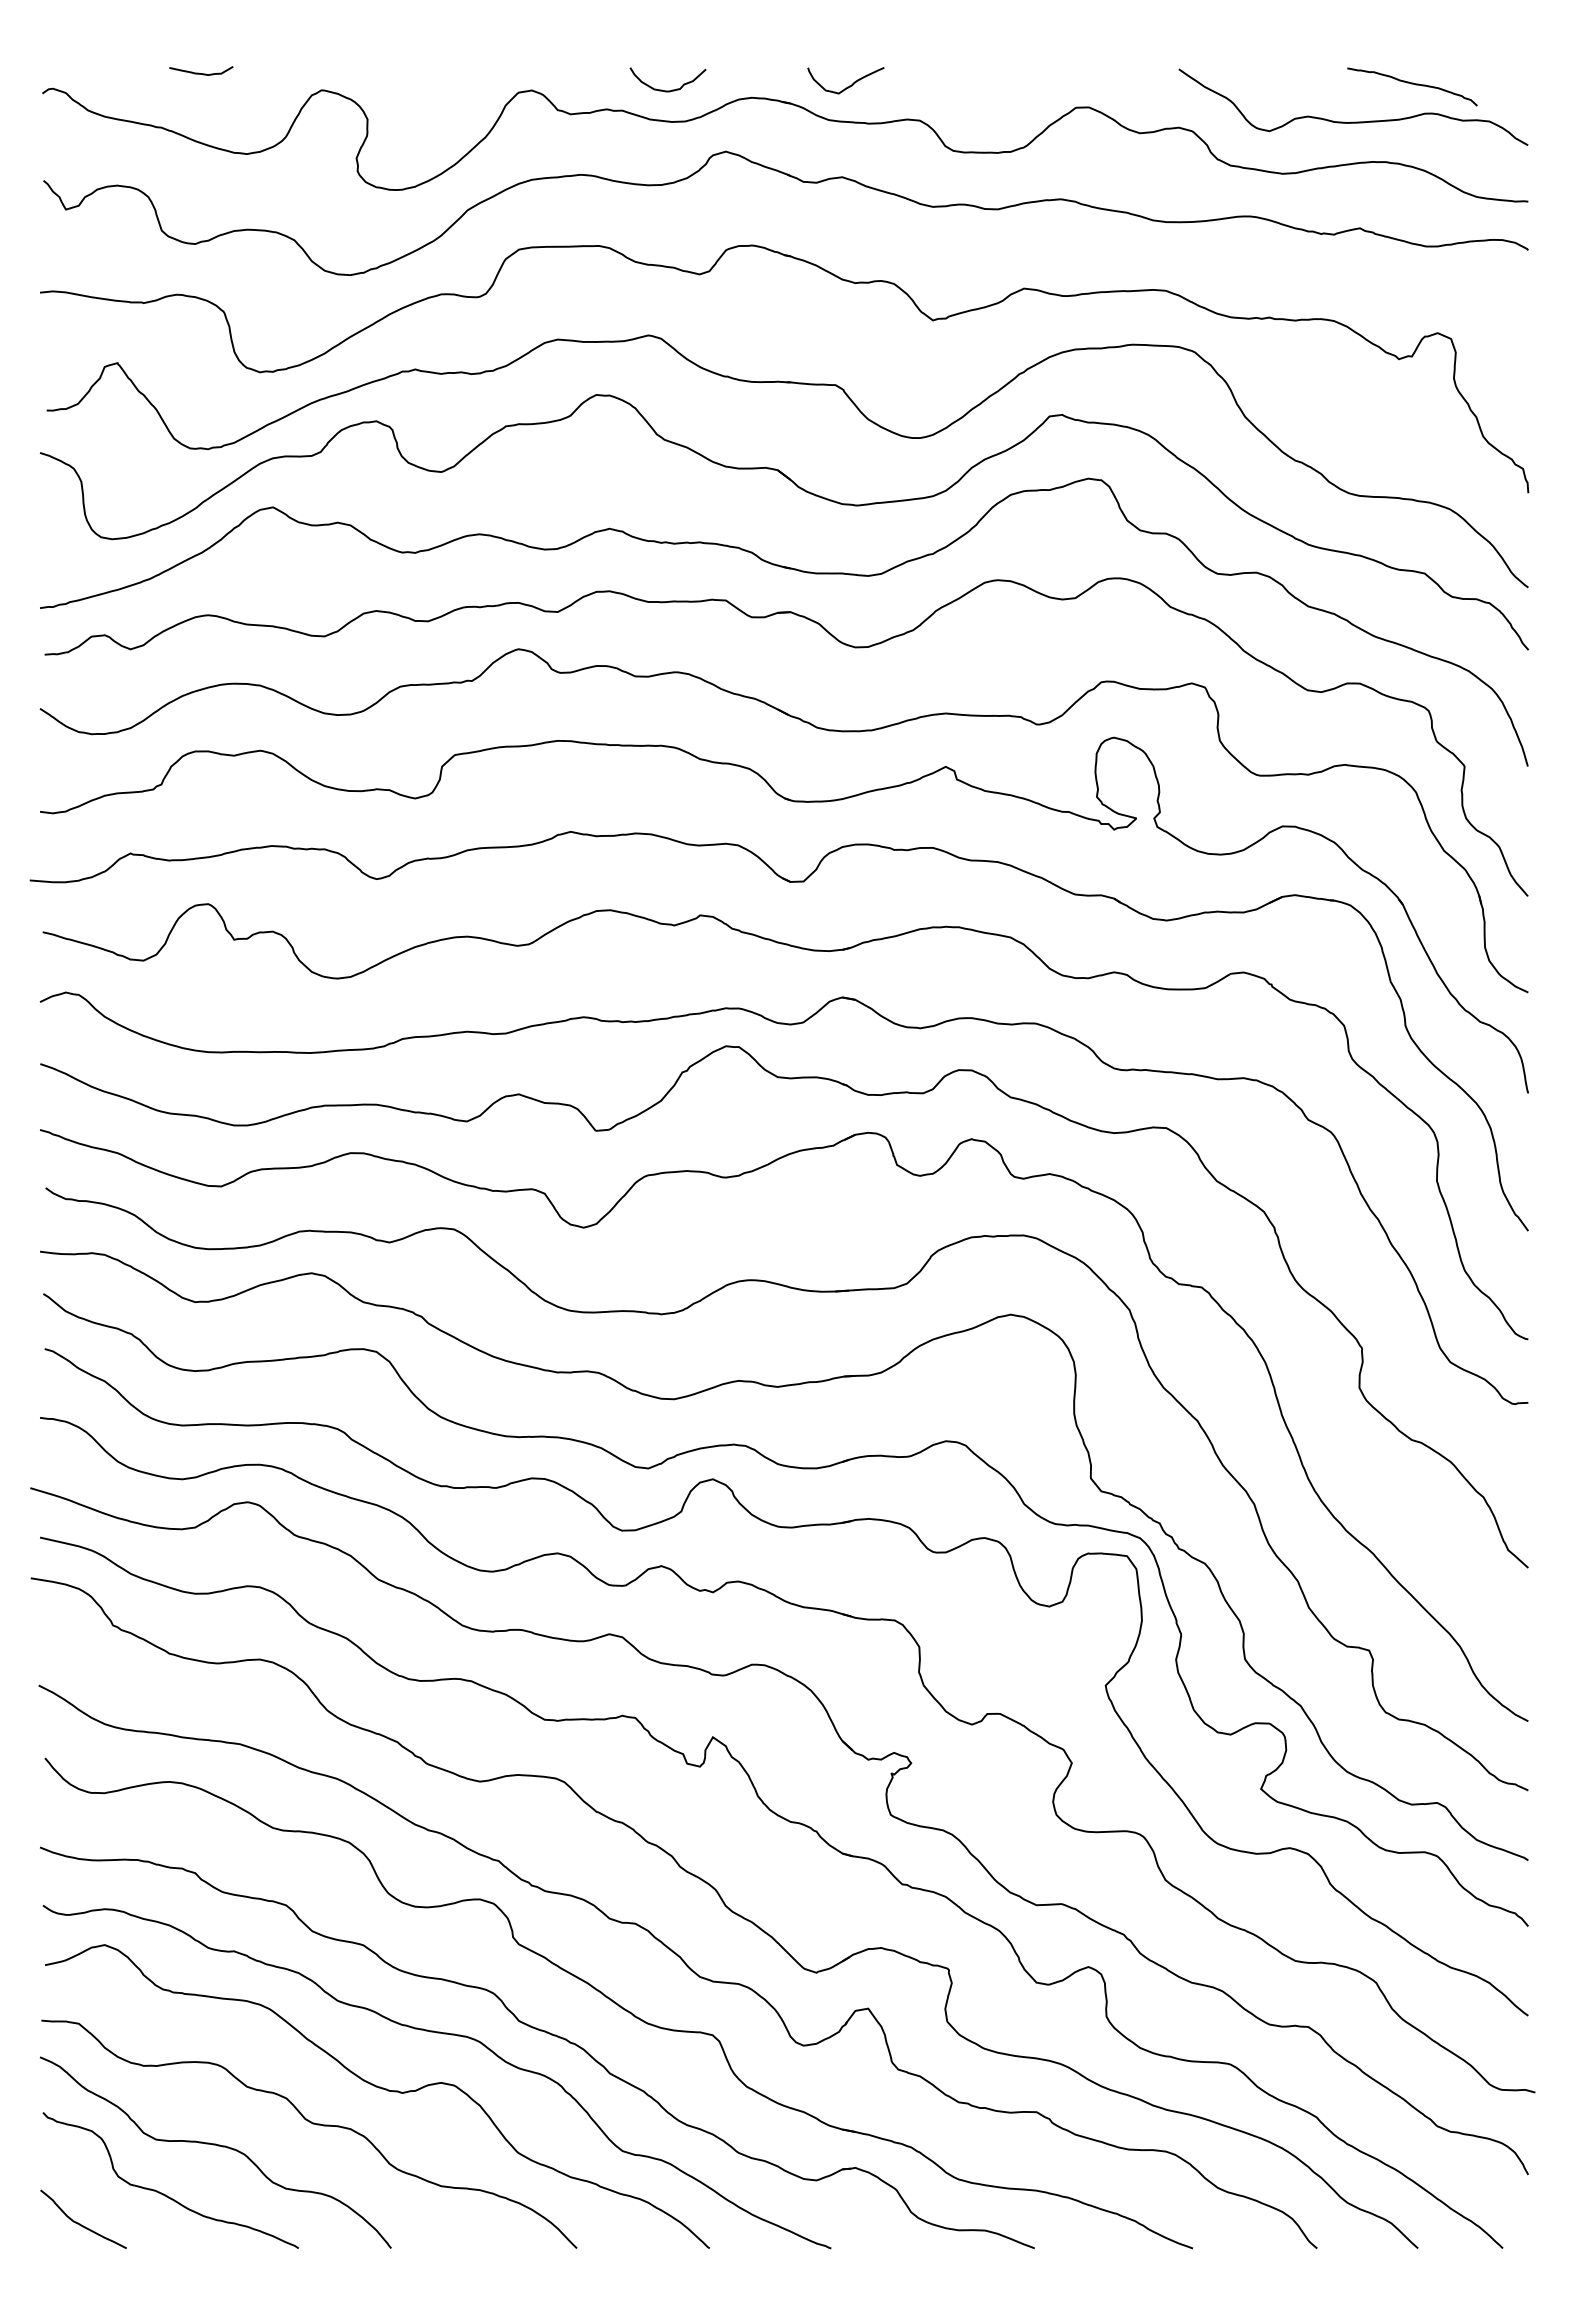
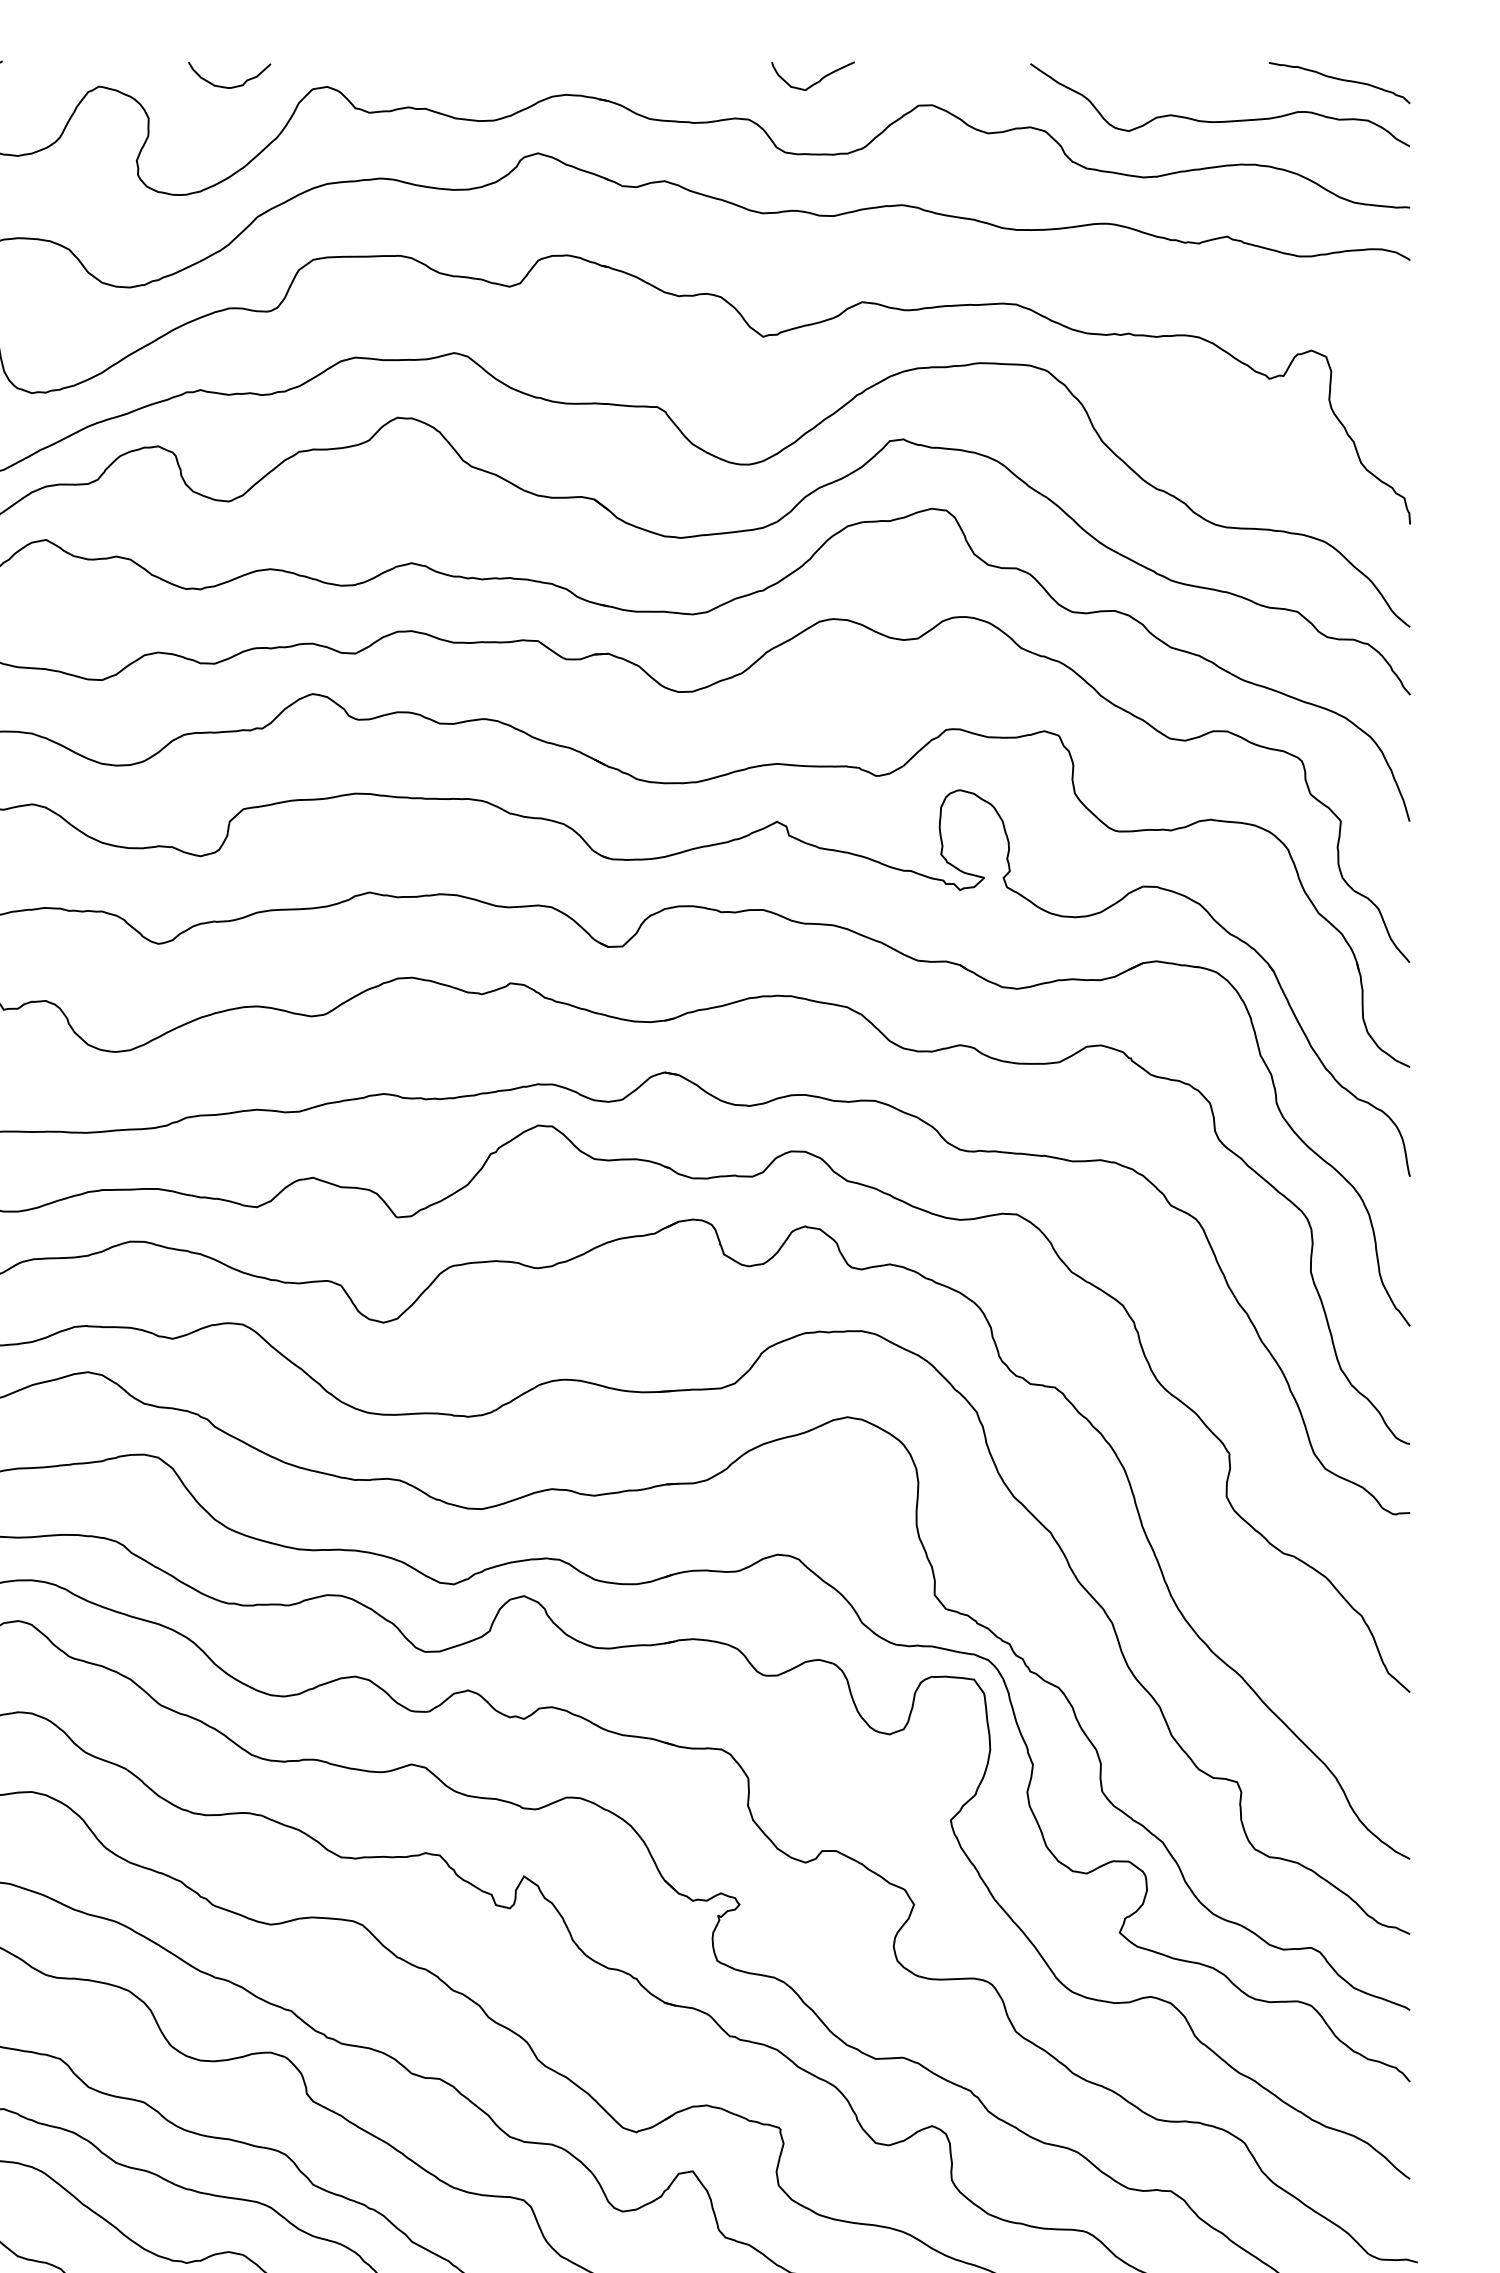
curve: (1412, 84) -> (1339, 80), moved
curve: (847, 86) -> (814, 82), moved
curve: (667, 90) -> (229, 86), moved

